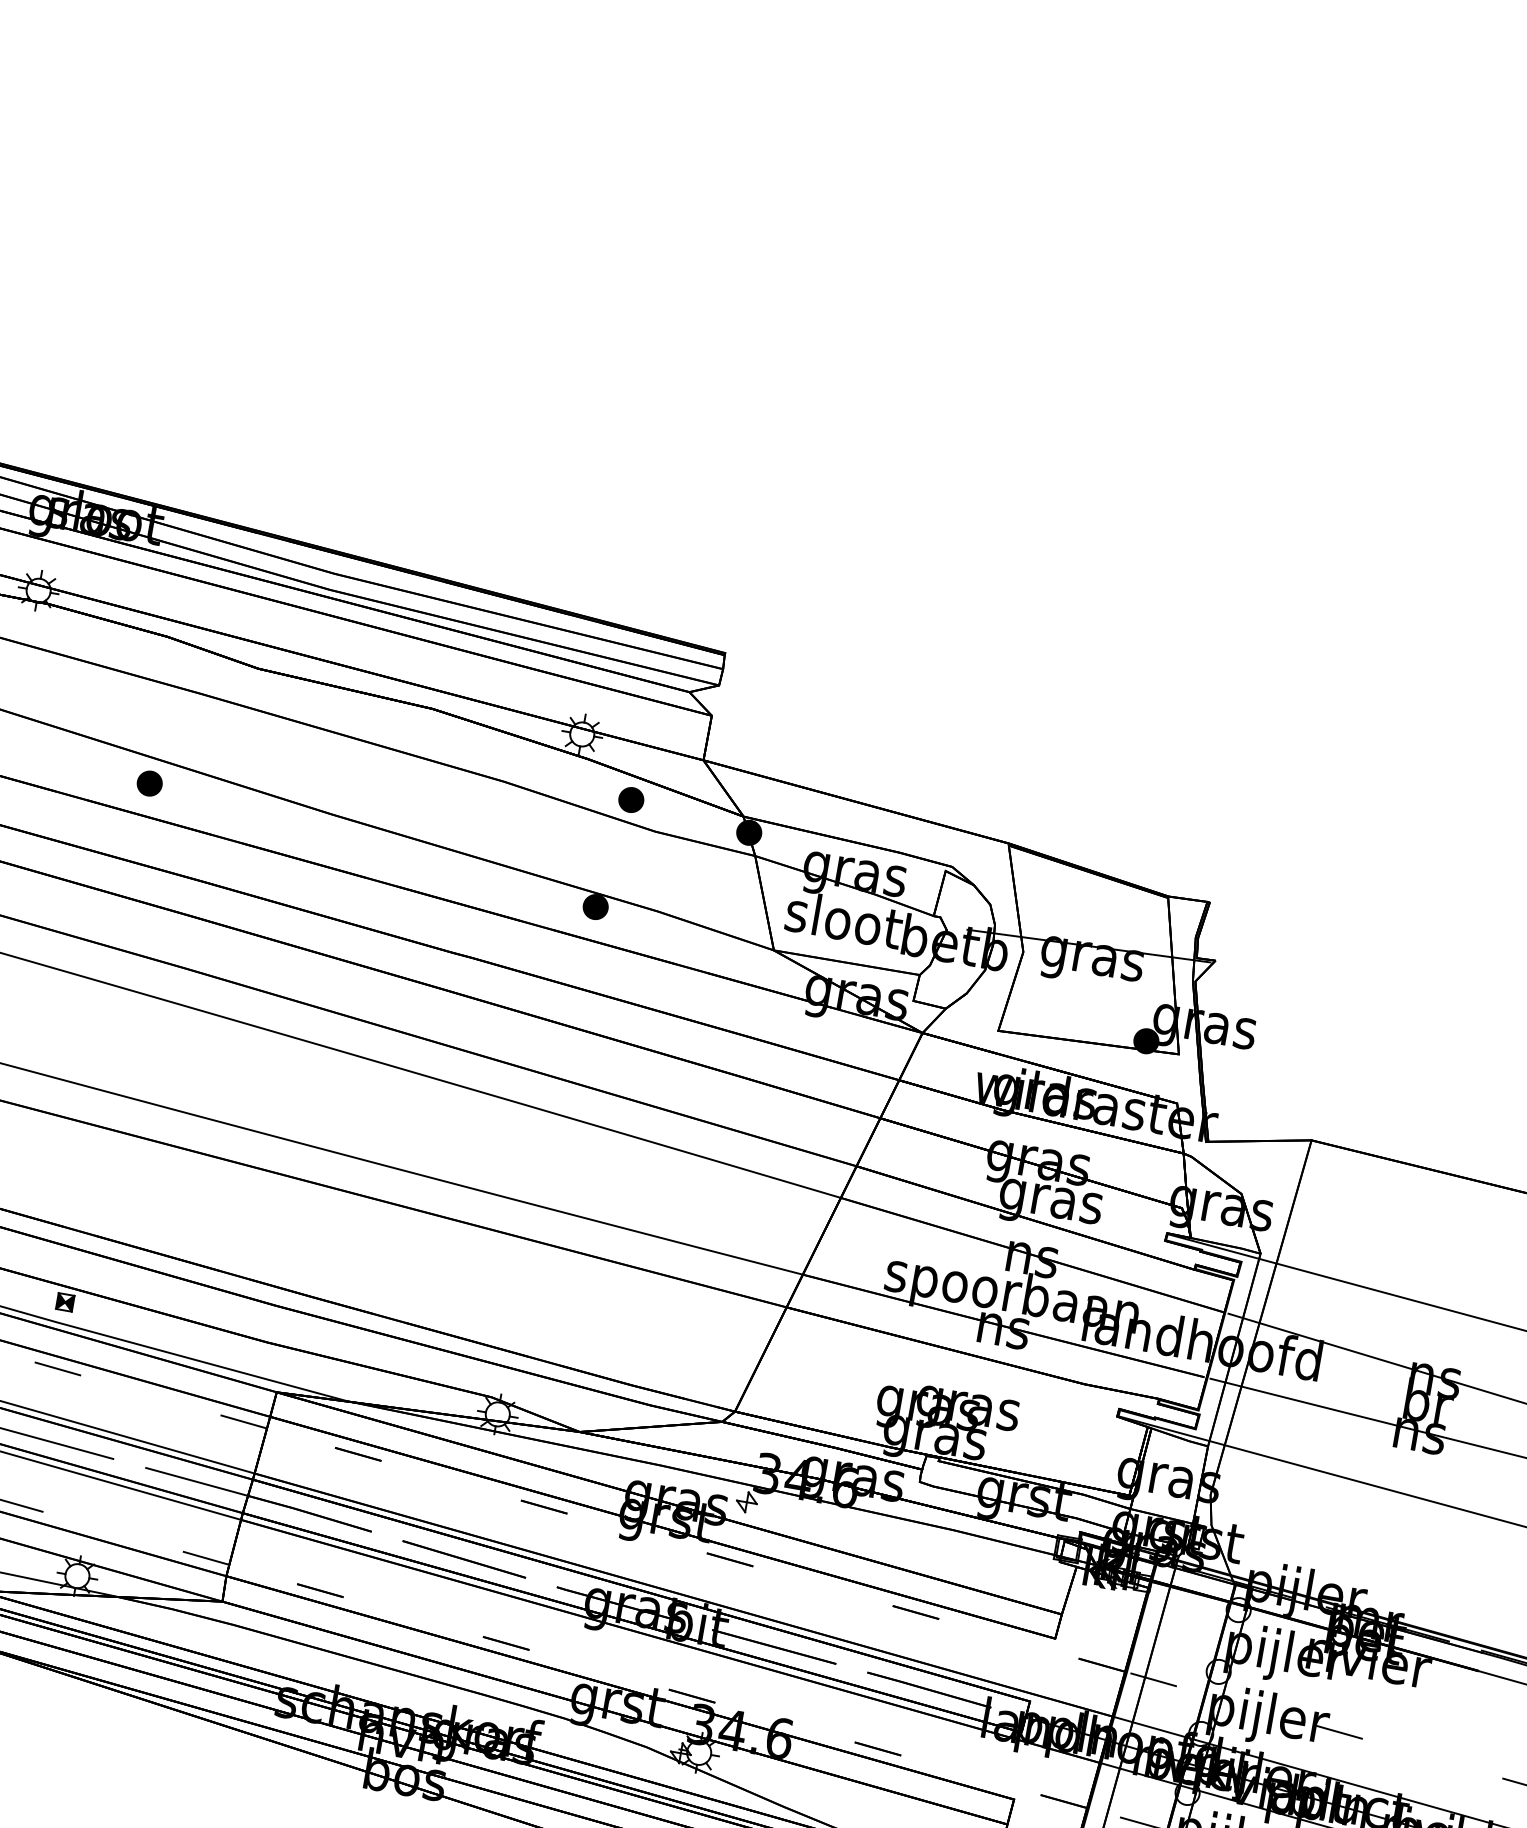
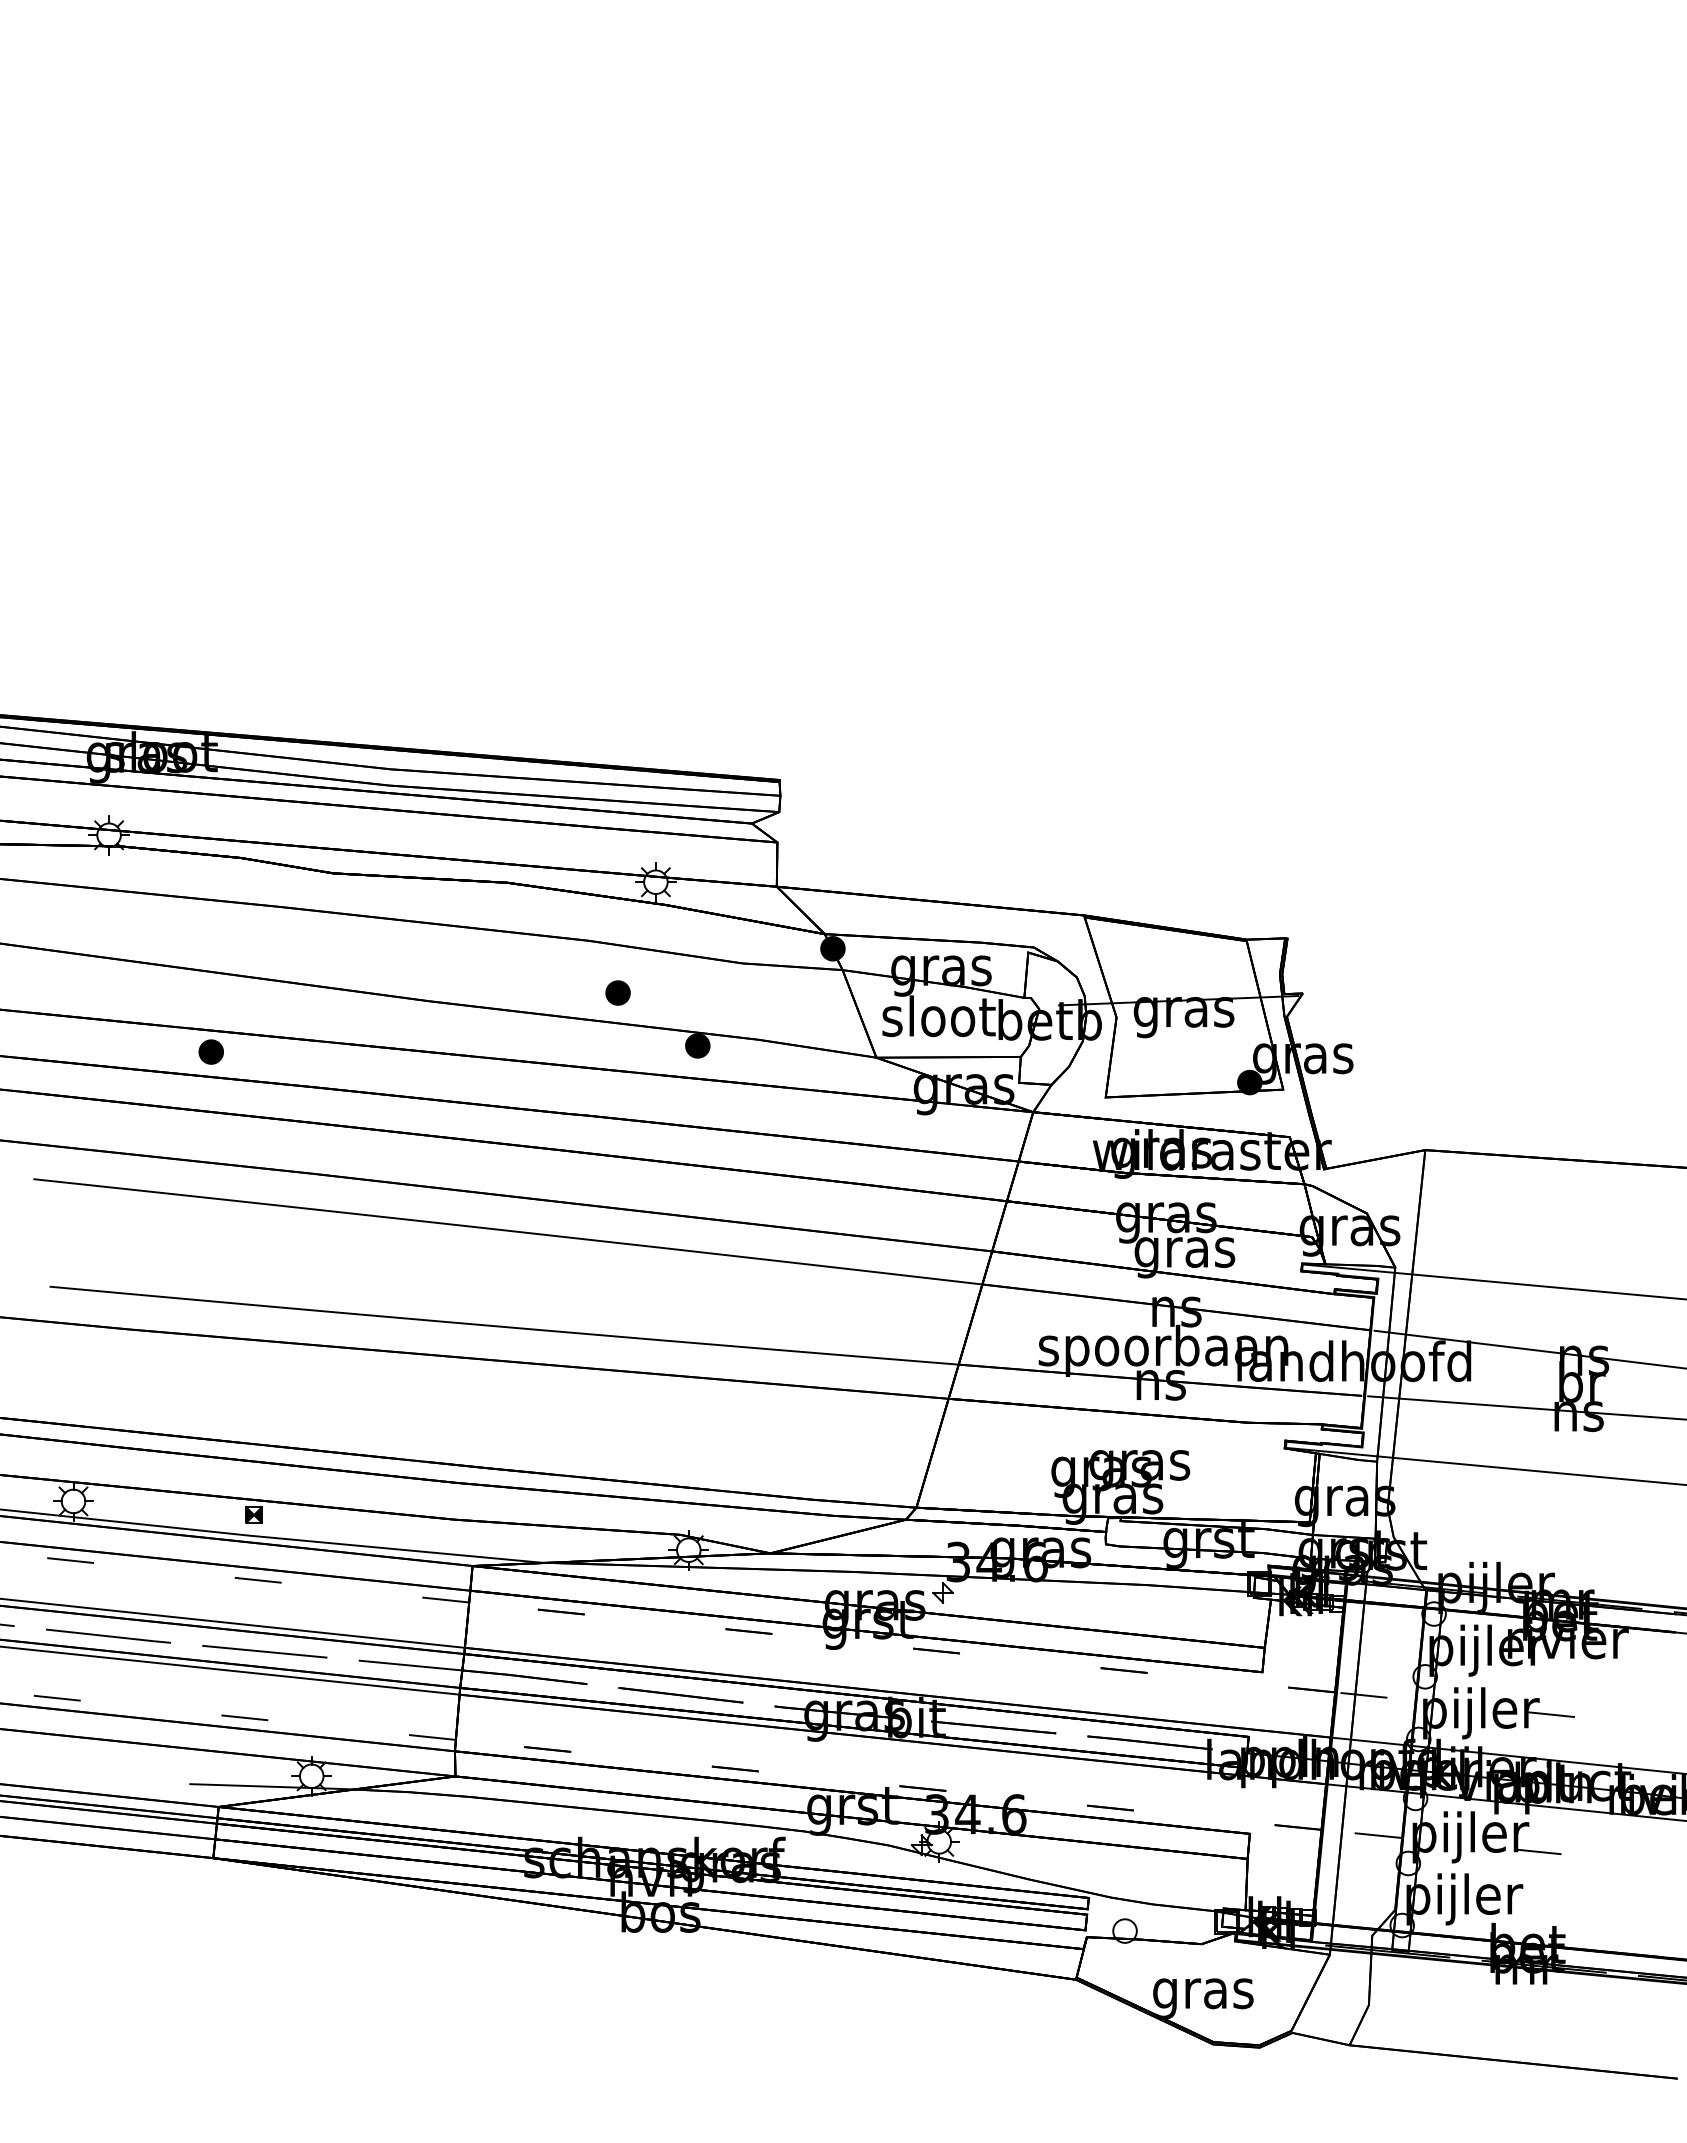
part: (149, 782) -> (210, 1051), moved
part: (630, 799) -> (617, 992), moved

